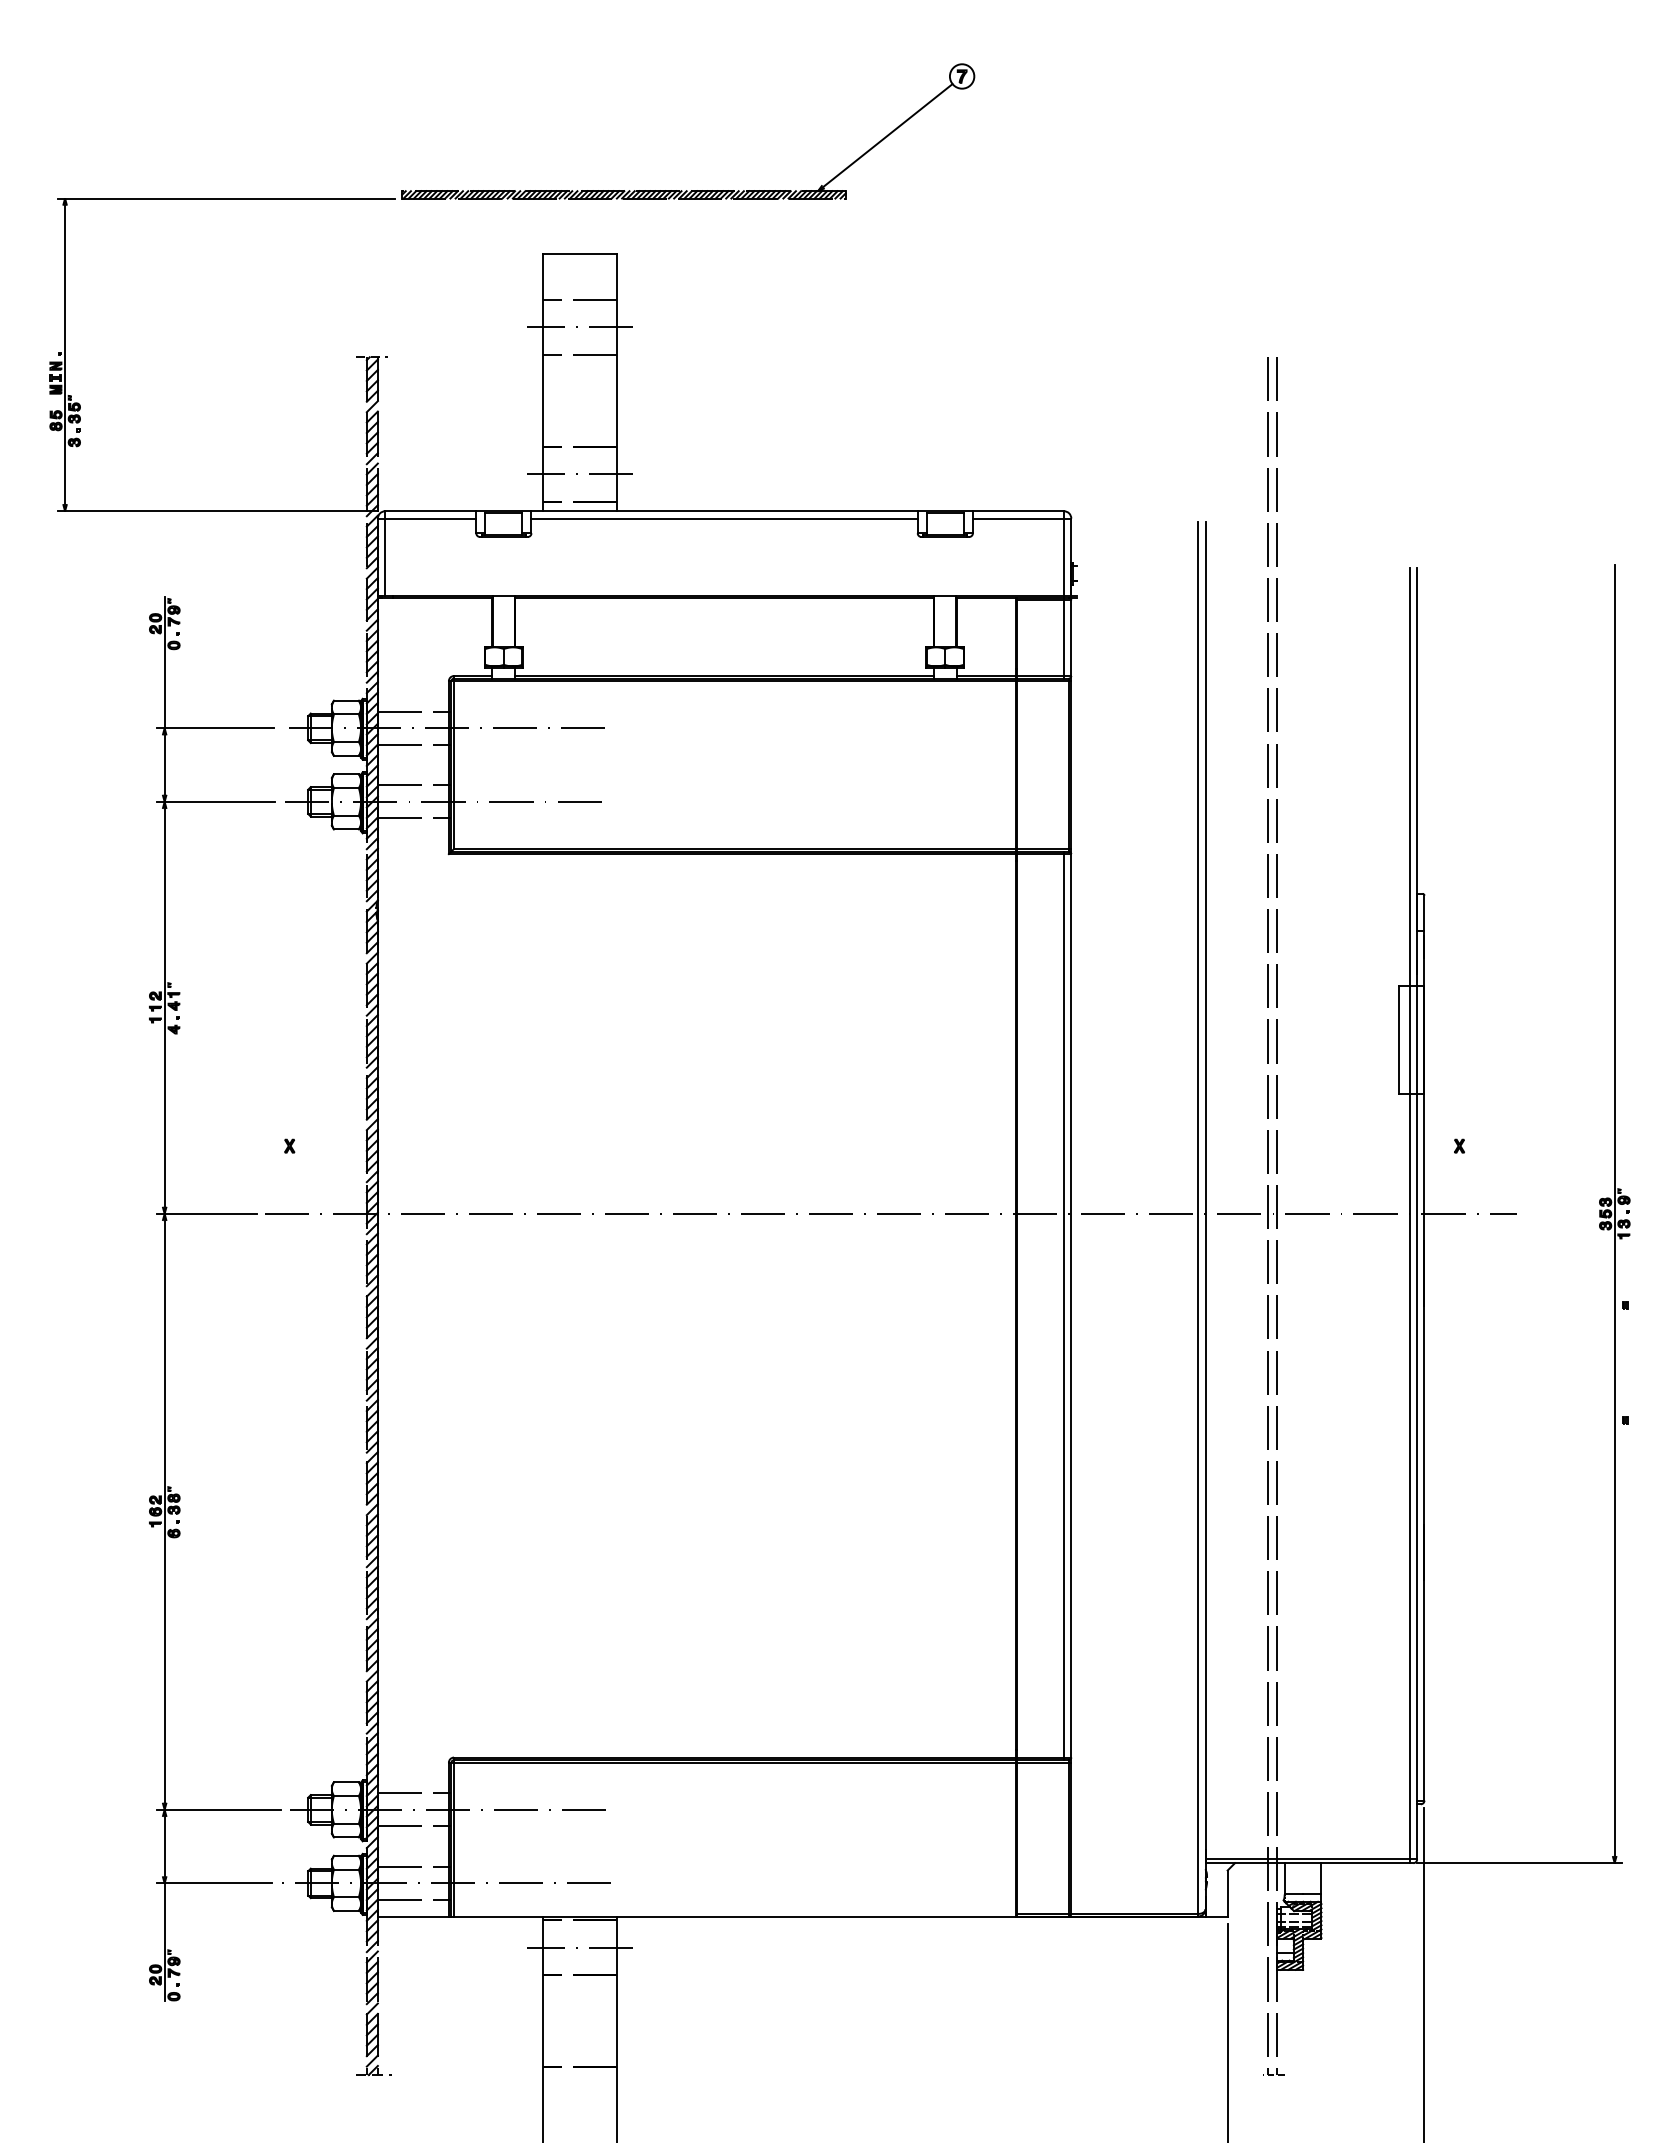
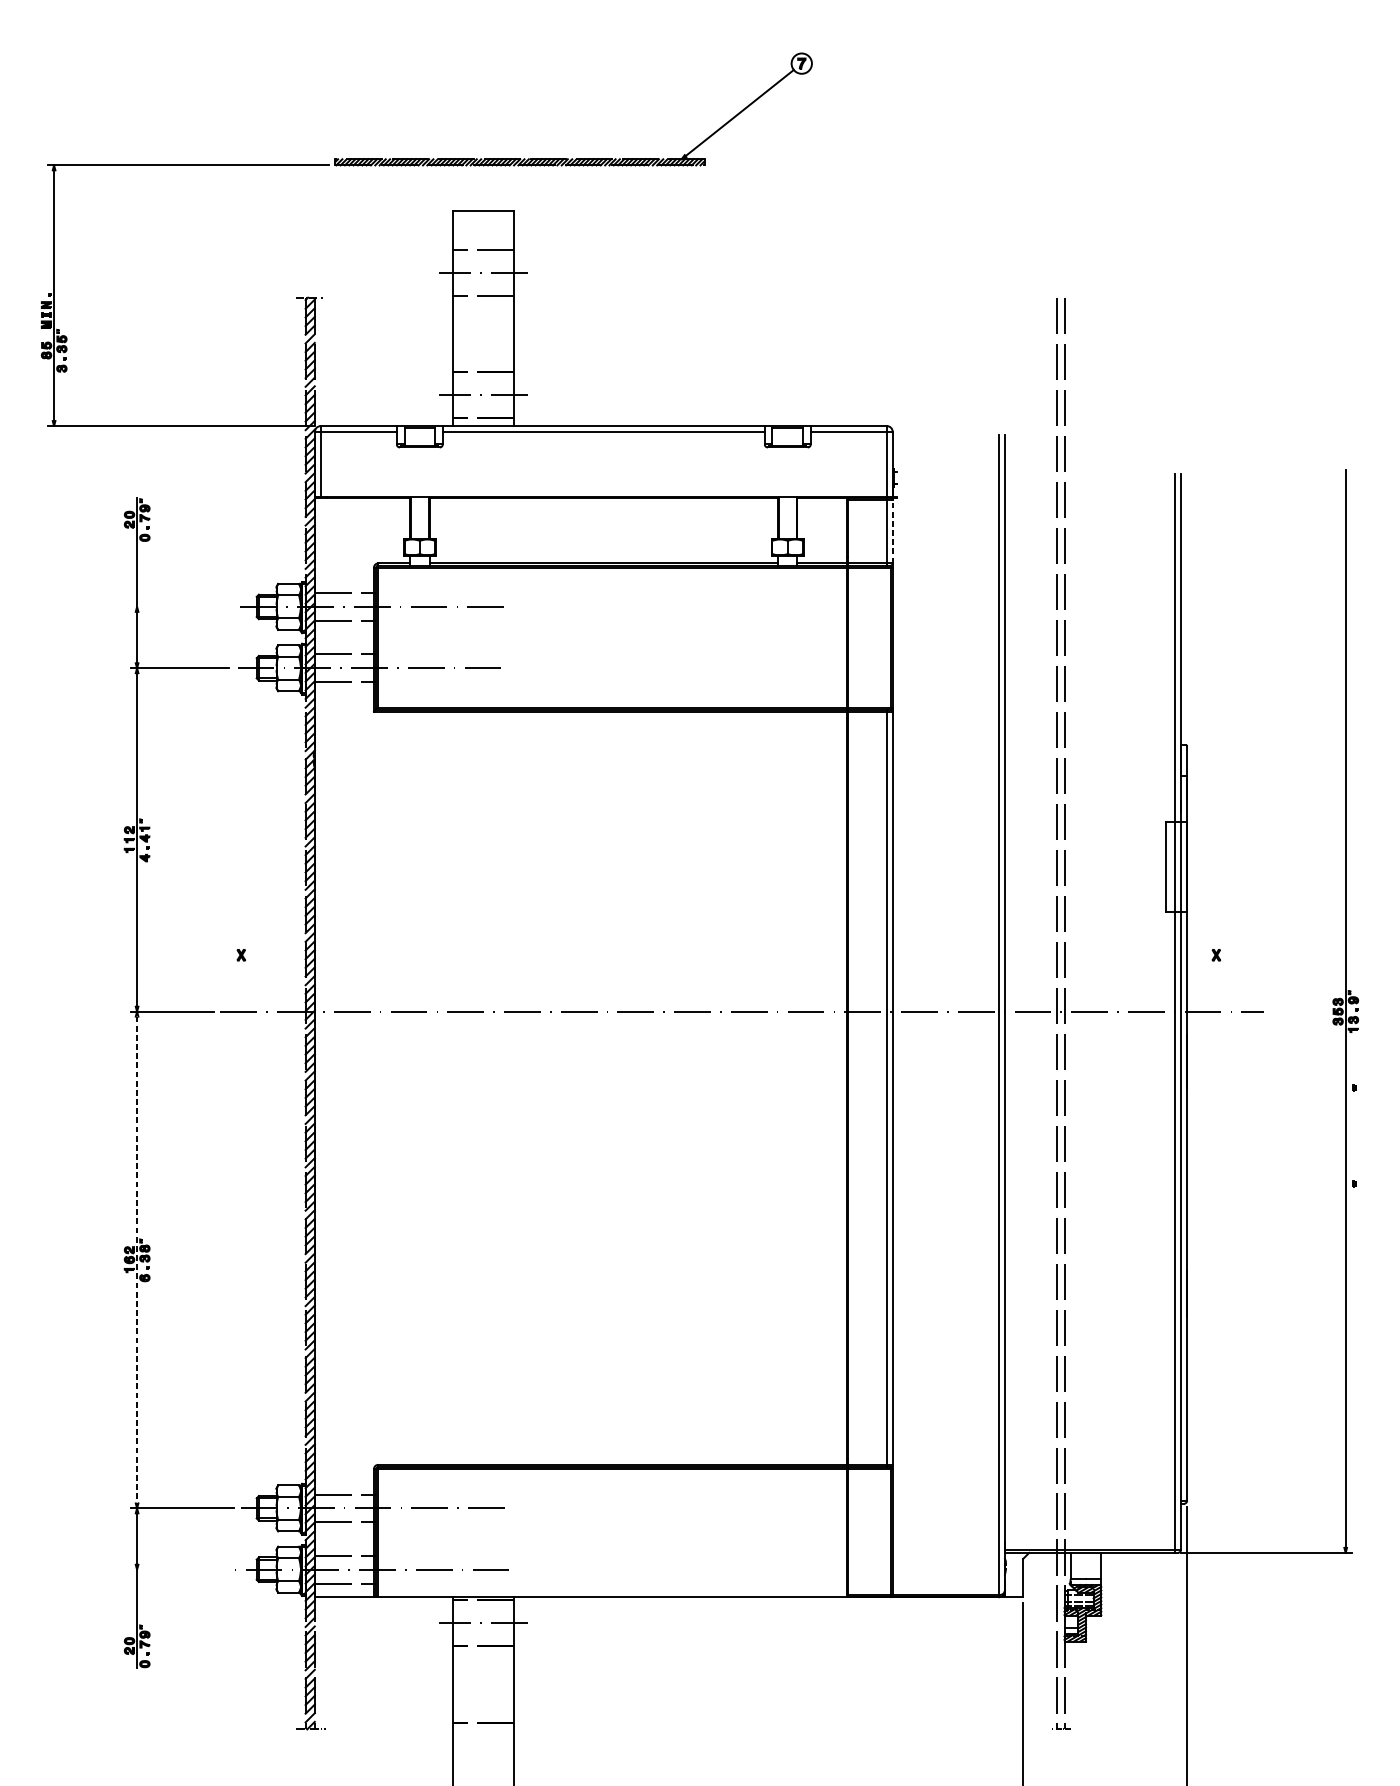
line: (1071, 638) -> (892, 532), solid -> dashed
line: (215, 728) -> (179, 607), removed
line: (164, 1511) -> (136, 1259), solid -> dashed
line: (214, 1883) -> (178, 1569), removed

